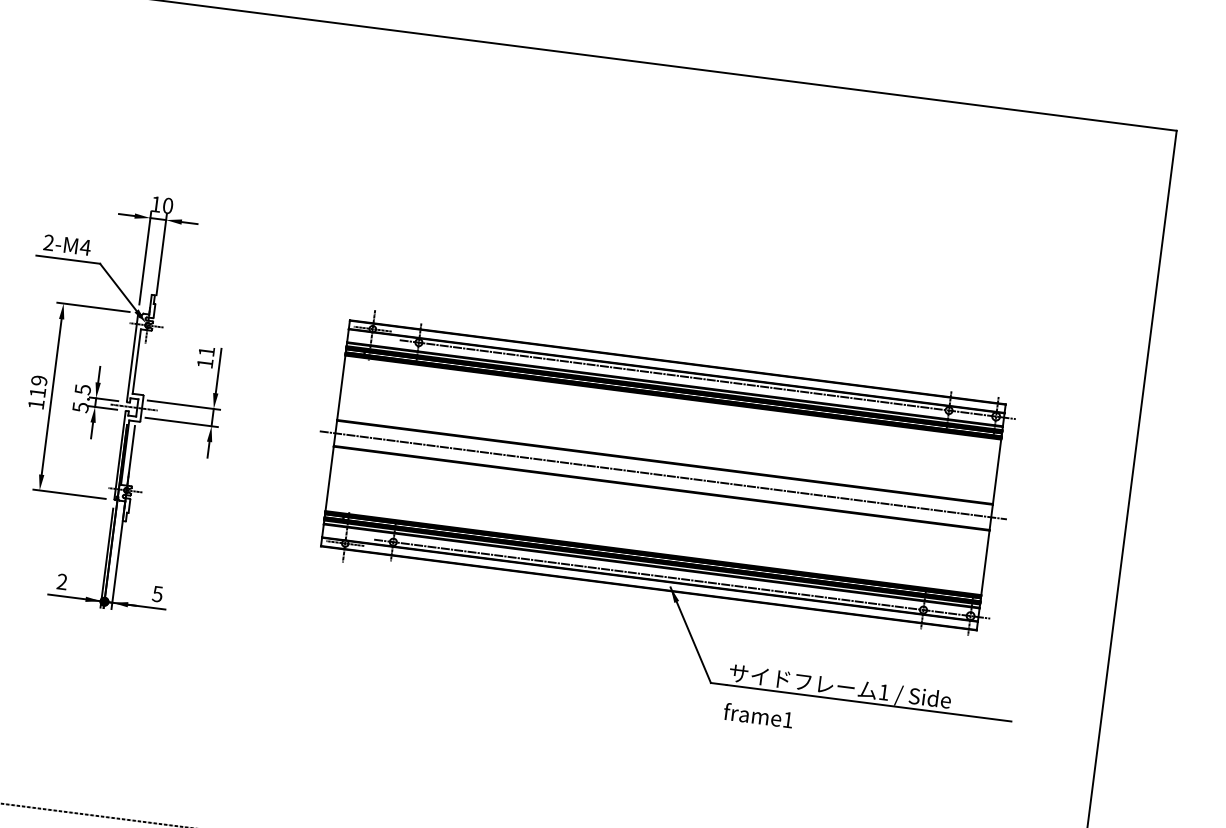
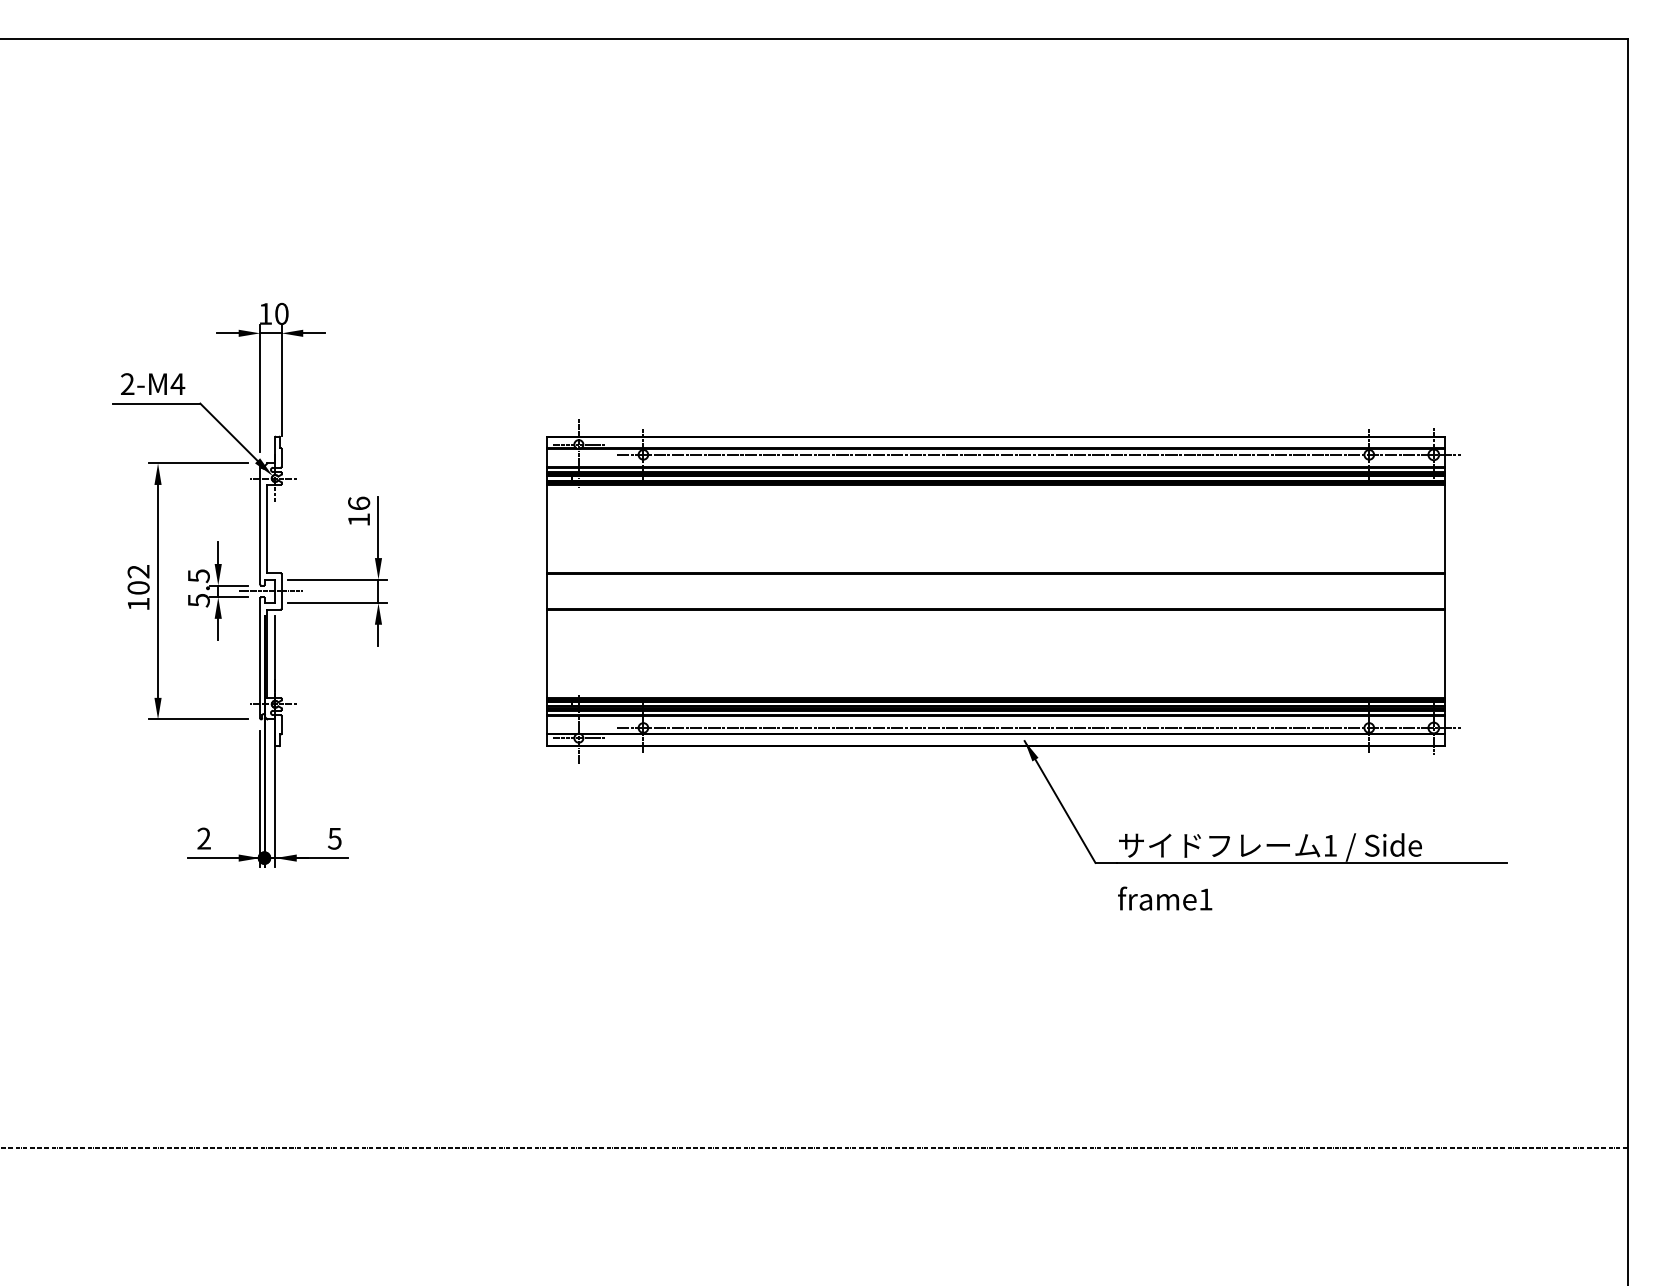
text: (207, 350) -> (359, 502), 11 -> 16
text: (38, 386) -> (138, 579), 119 -> 102
line: (663, 475) -> (995, 591), removed

